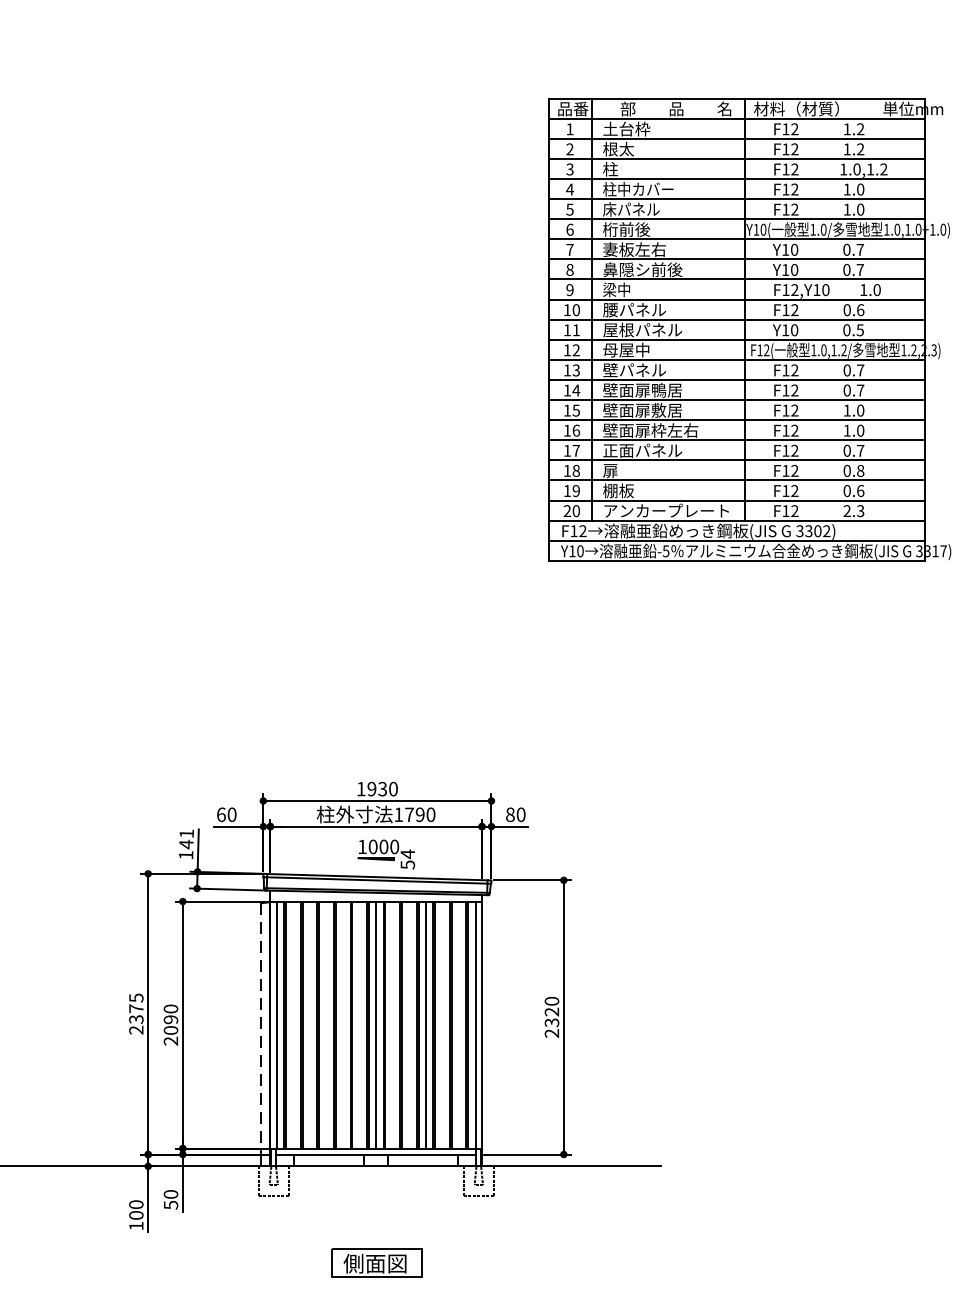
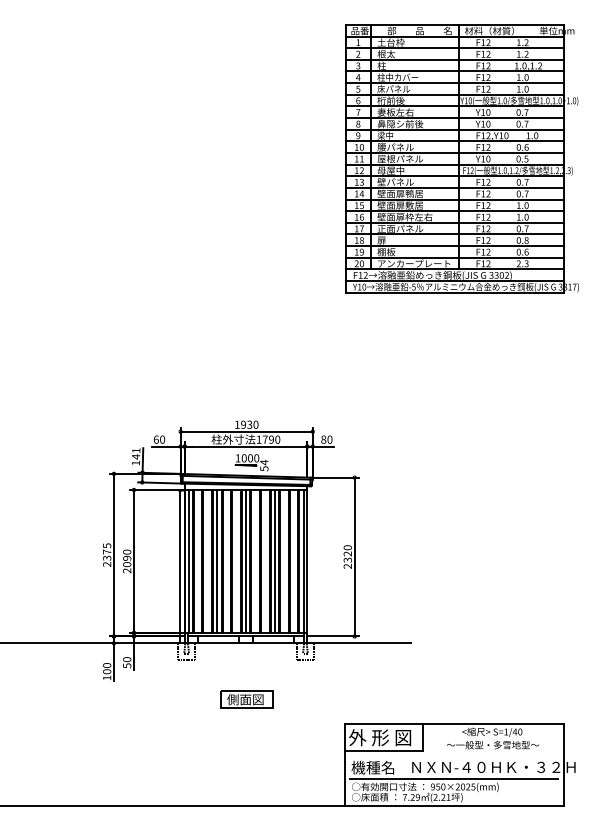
line: (326, 1025) -> (217, 561), added
line: (261, 1028) -> (179, 563), dashed -> solid

